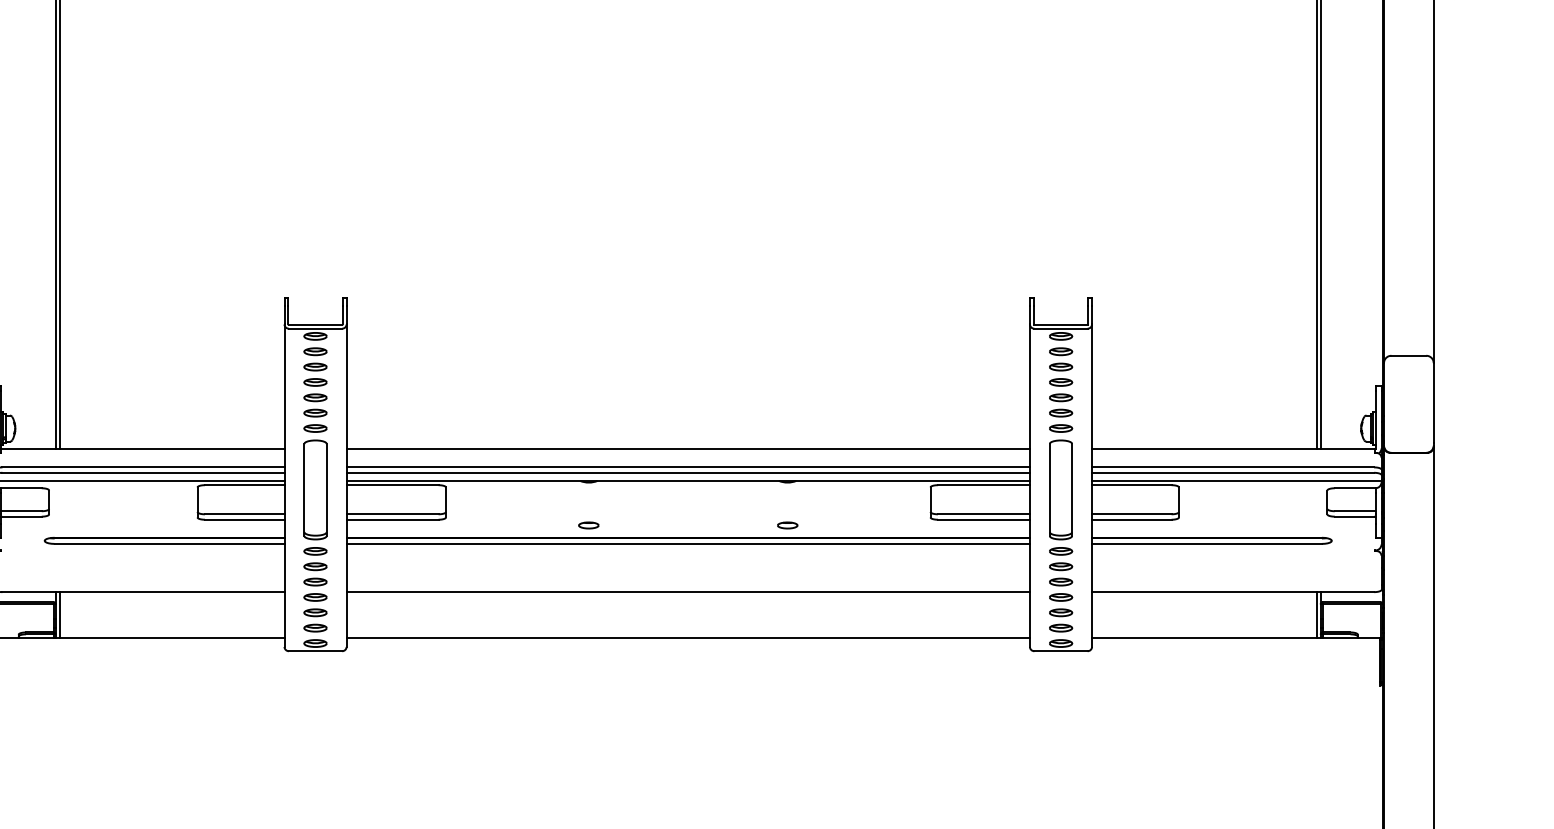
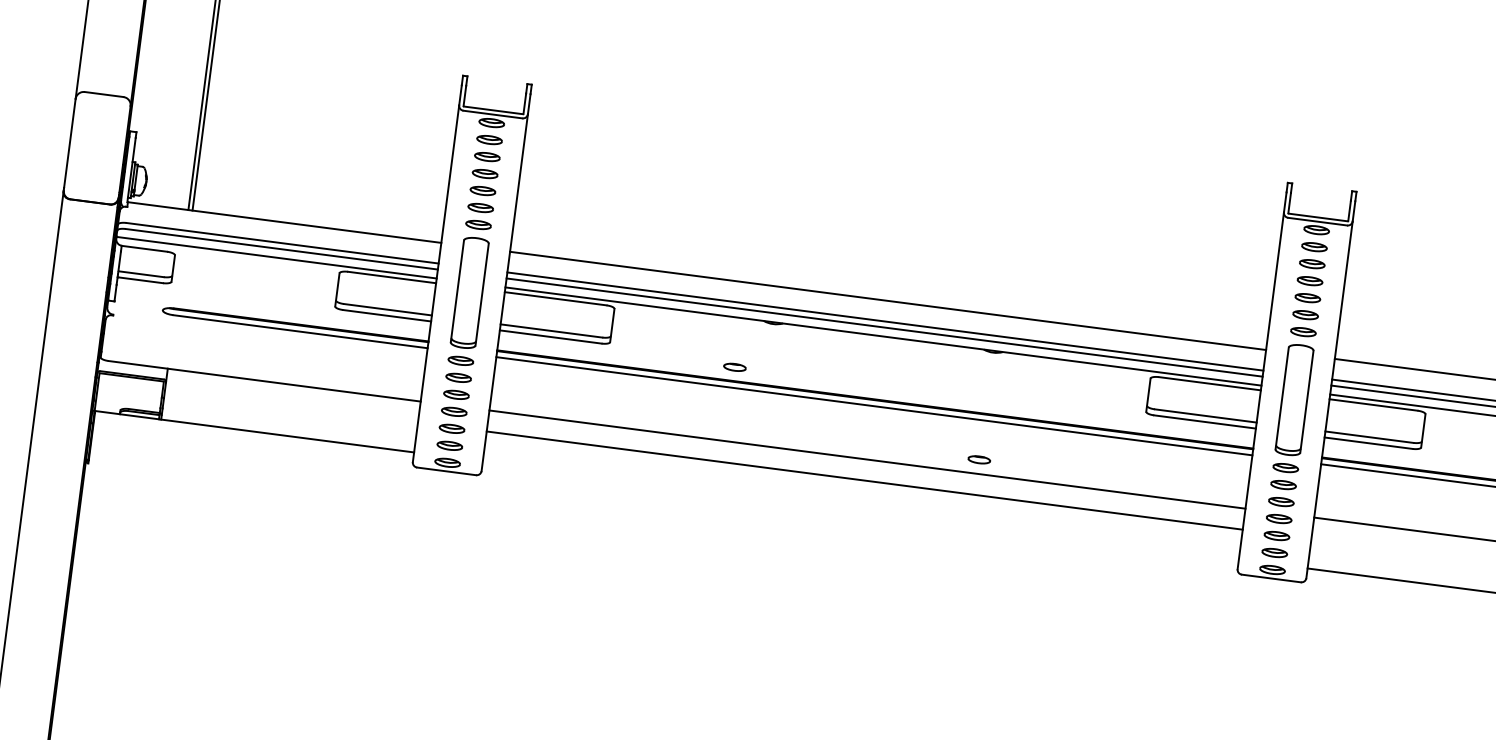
part: (588, 525) -> (734, 367), moved
part: (787, 525) -> (979, 459), moved
line: (59, 615) -> (168, 395), removed
line: (687, 638) -> (863, 480), moved

